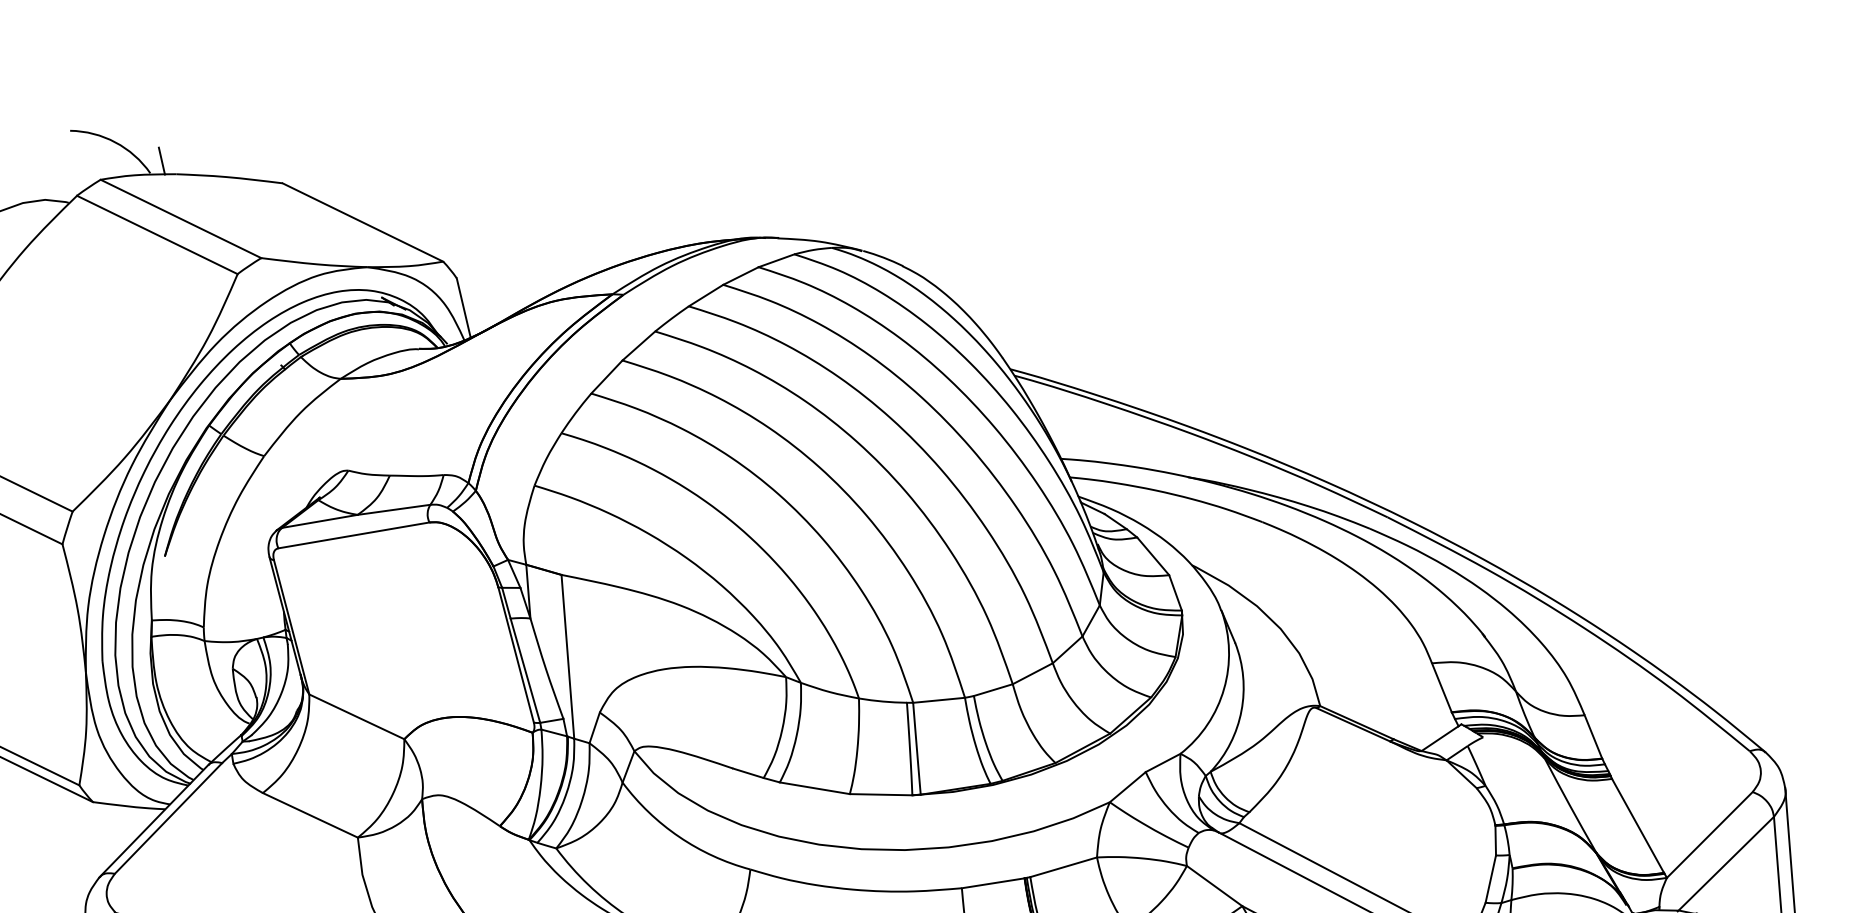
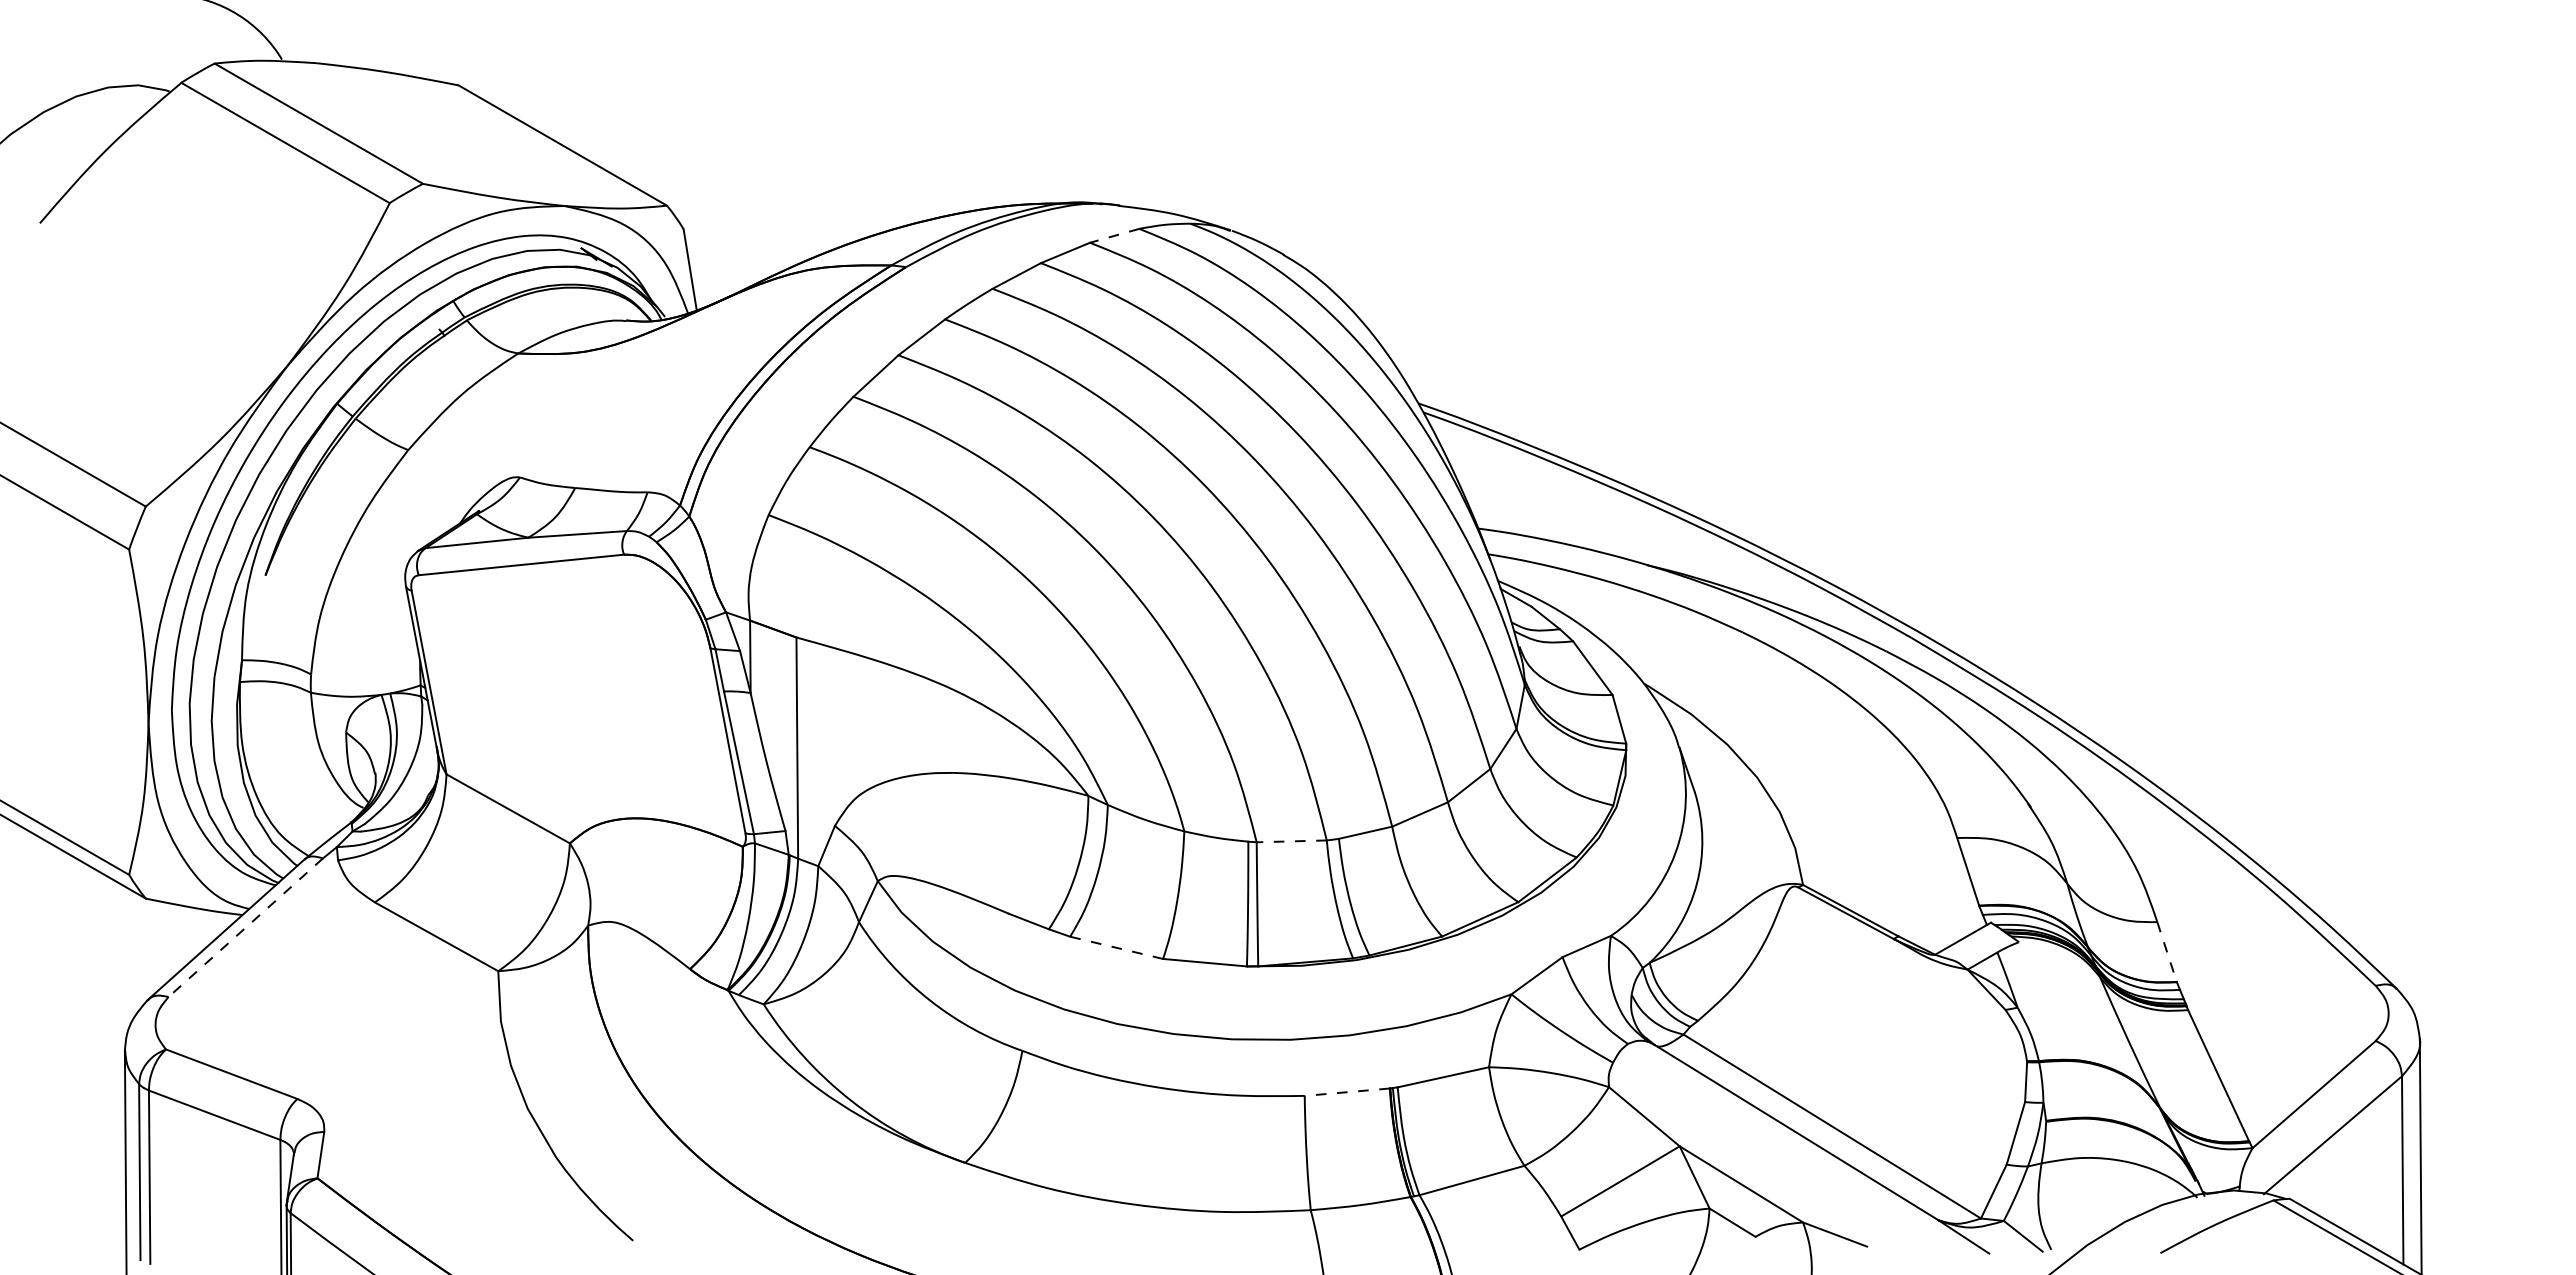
line: (161, 160) -> (298, 43), removed
line: (776, 260) -> (1114, 235), solid -> dashed
line: (938, 700) -> (1291, 841), solid -> dashed
line: (1593, 737) -> (2167, 952), solid -> dashed
line: (814, 788) -> (1116, 947), solid -> dashed
line: (168, 818) -> (245, 927), solid -> dashed
line: (993, 883) -> (1347, 1092), solid -> dashed

